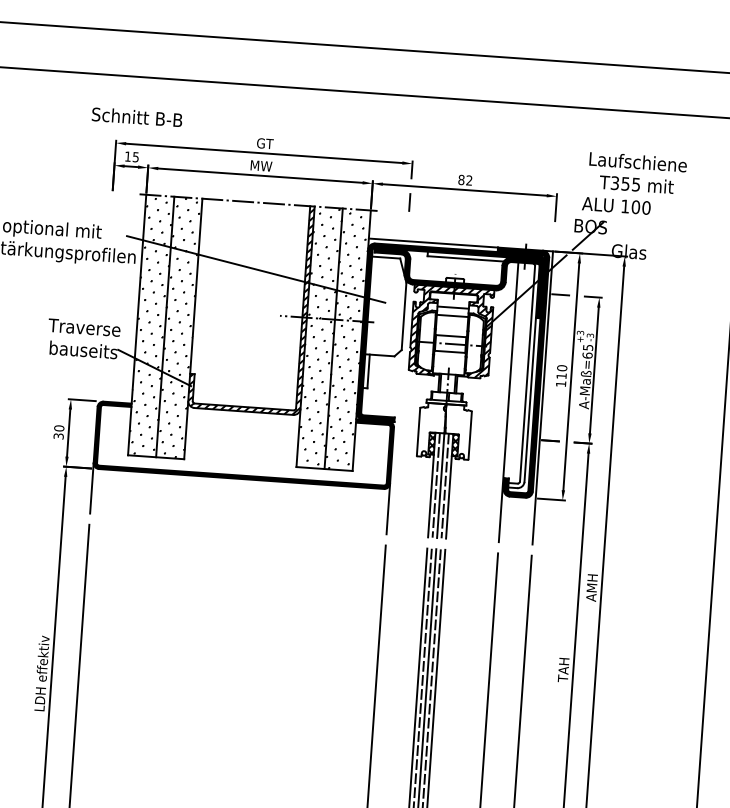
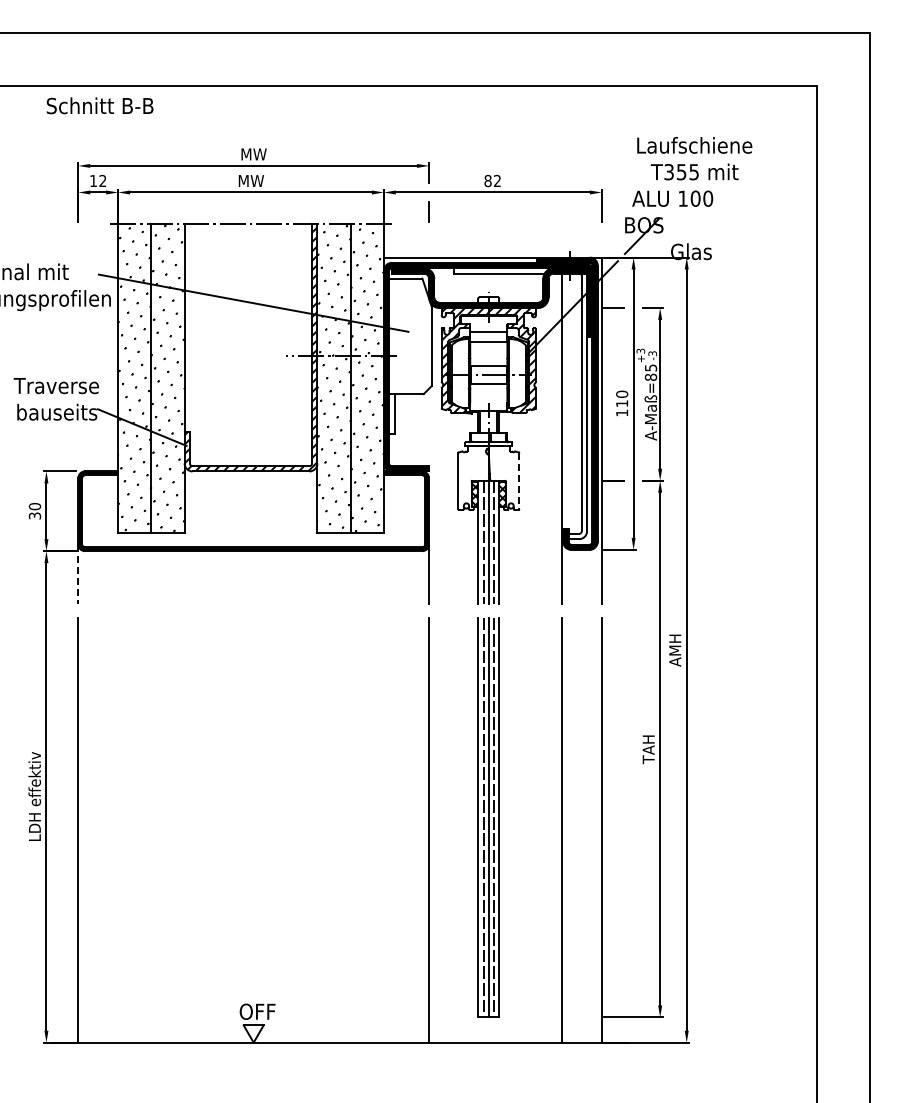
text: (136, 116) -> (99, 105), moved
text: (264, 143) -> (253, 154), GT -> MW
text: (135, 156) -> (102, 180), 15 -> 12
text: (587, 354) -> (650, 376), A-Maß=65 -> A-Maß=85
line: (470, 435) -> (519, 481), solid -> dashed
line: (92, 488) -> (78, 574), solid -> dashed

